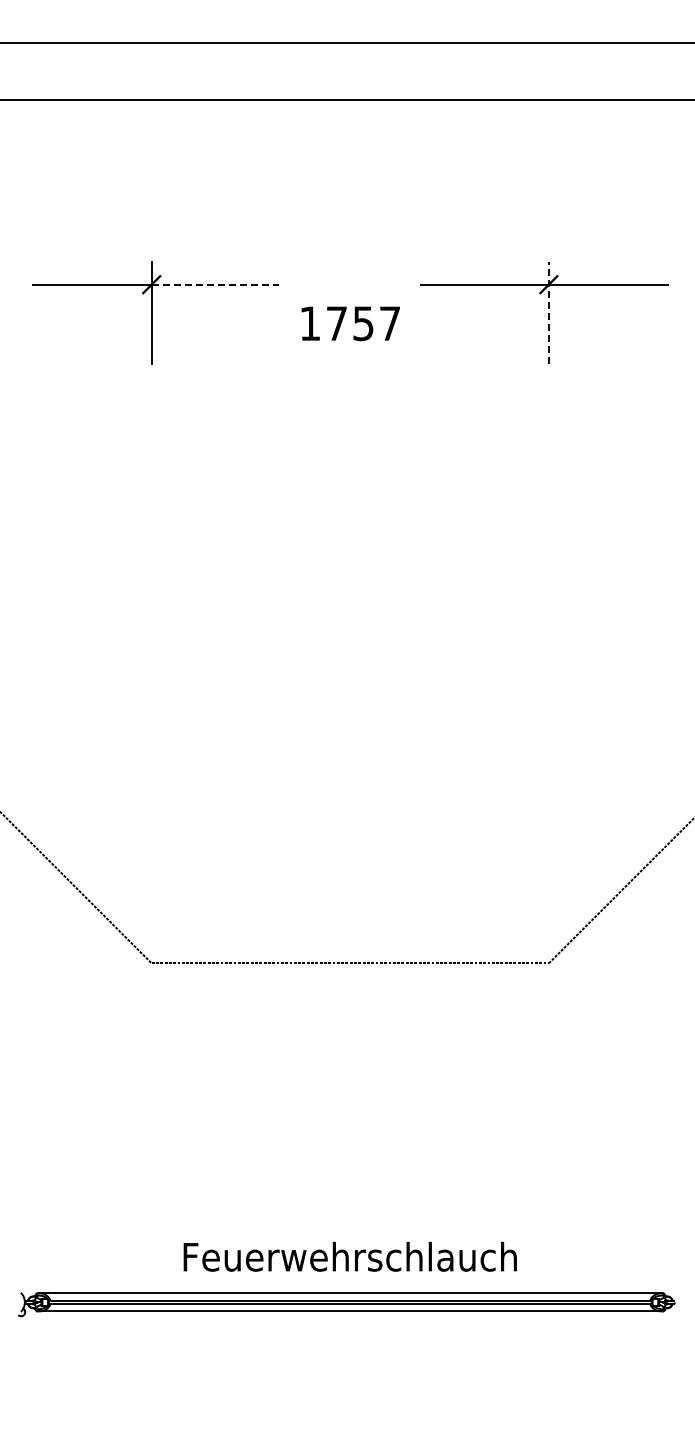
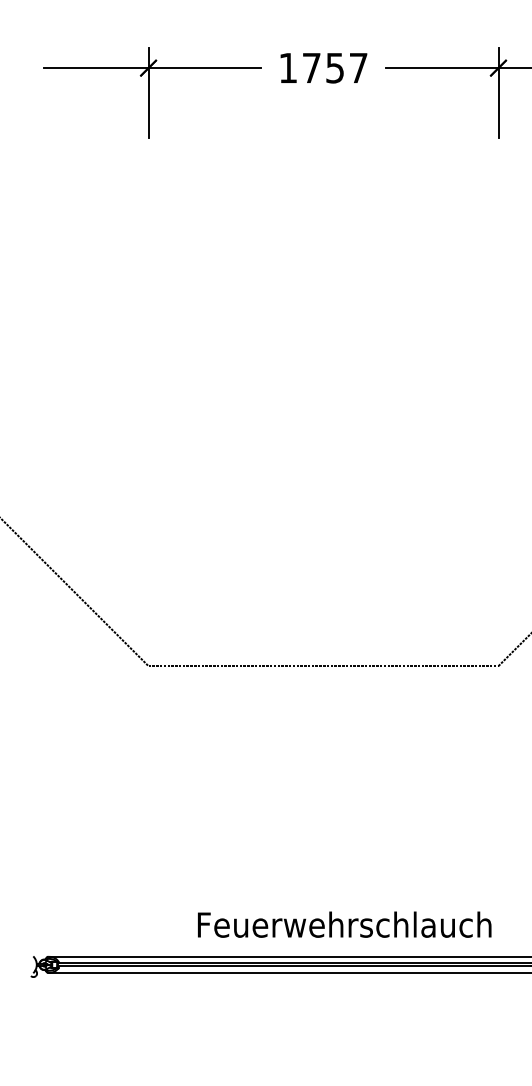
line: (215, 284) -> (204, 67), dashed -> solid
line: (548, 312) -> (498, 92), dashed -> solid
text: (350, 323) -> (323, 67), moved
text: (349, 1256) -> (343, 924), moved

